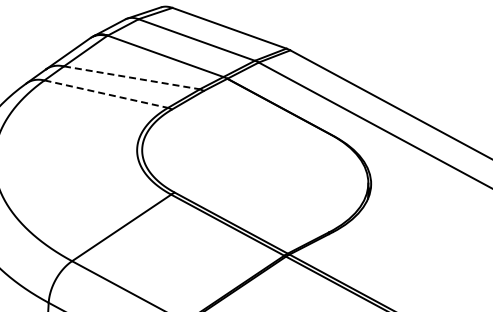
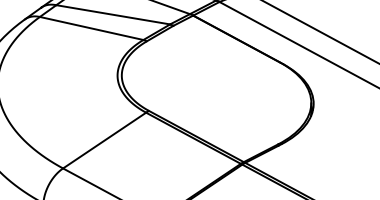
line: (131, 77) -> (112, 14), dashed -> solid
line: (106, 94) -> (91, 28), dashed -> solid

